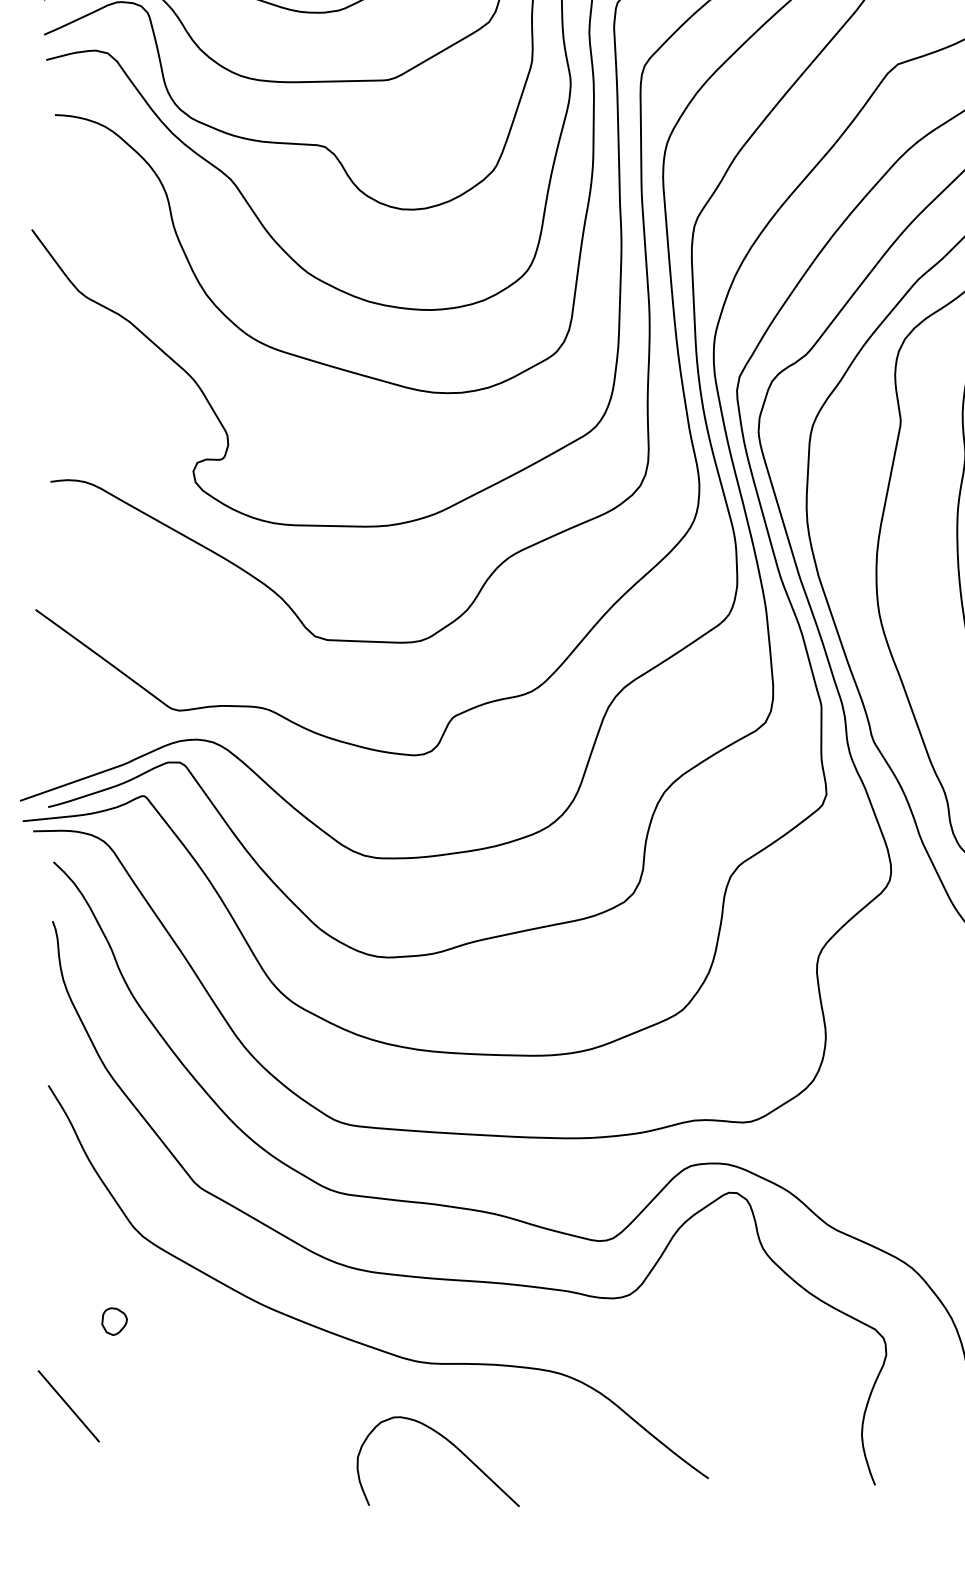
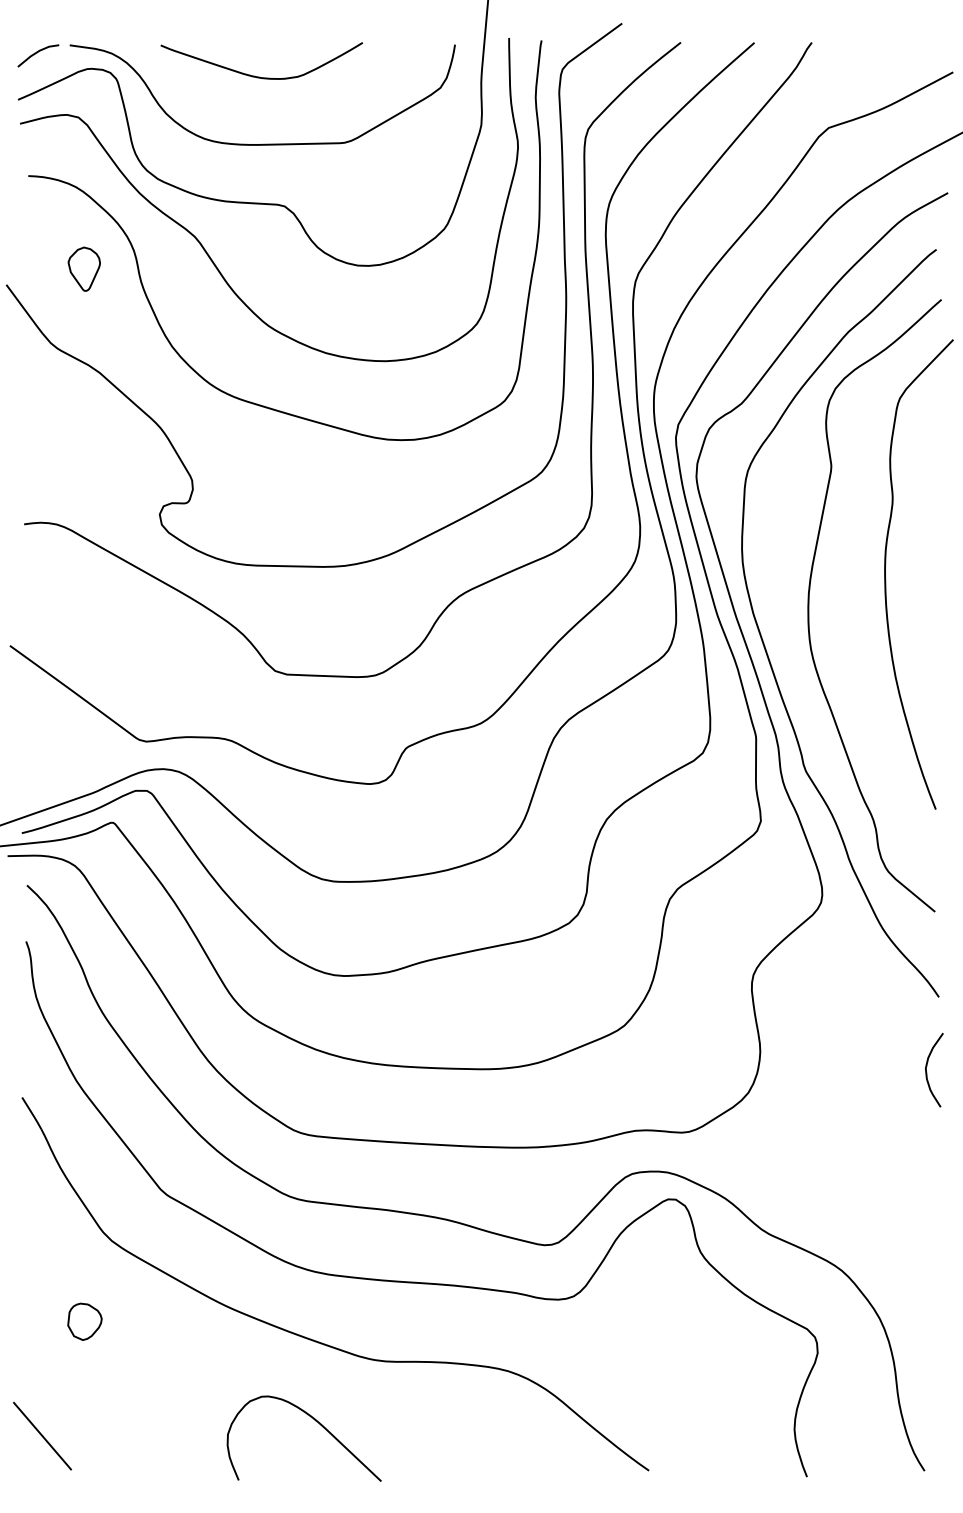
part: (113, 212) -> (83, 268), added
part: (114, 1321) -> (84, 1321), size x1.43
line: (68, 1405) -> (42, 1435), moved
curve: (450, 1443) -> (315, 1421), moved

